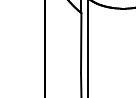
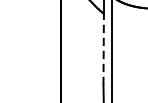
line: (81, 42) -> (104, 48), solid -> dashed

